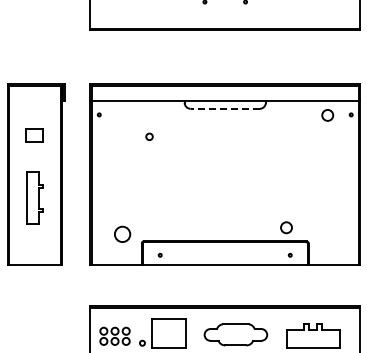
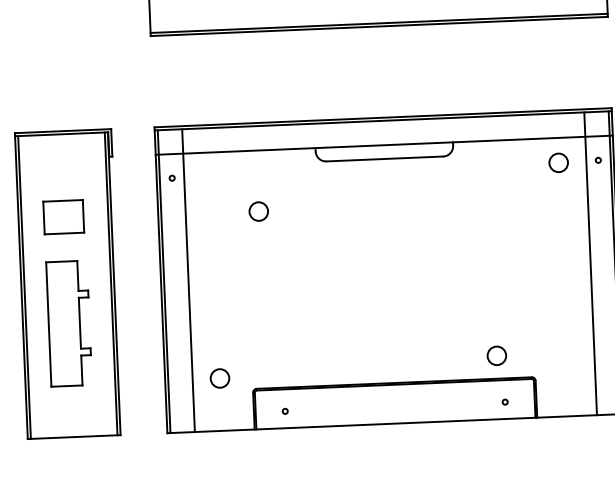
line: (225, 108) -> (385, 158), dashed -> solid
part: (34, 135) -> (64, 217), size x1.43
circle: (149, 136) -> (258, 211), size x1.67
line: (106, 175) -> (188, 280), added
line: (344, 175) -> (591, 263), added
part: (34, 197) -> (68, 322), size x1.43
circle: (122, 233) -> (219, 377), size x0.71

